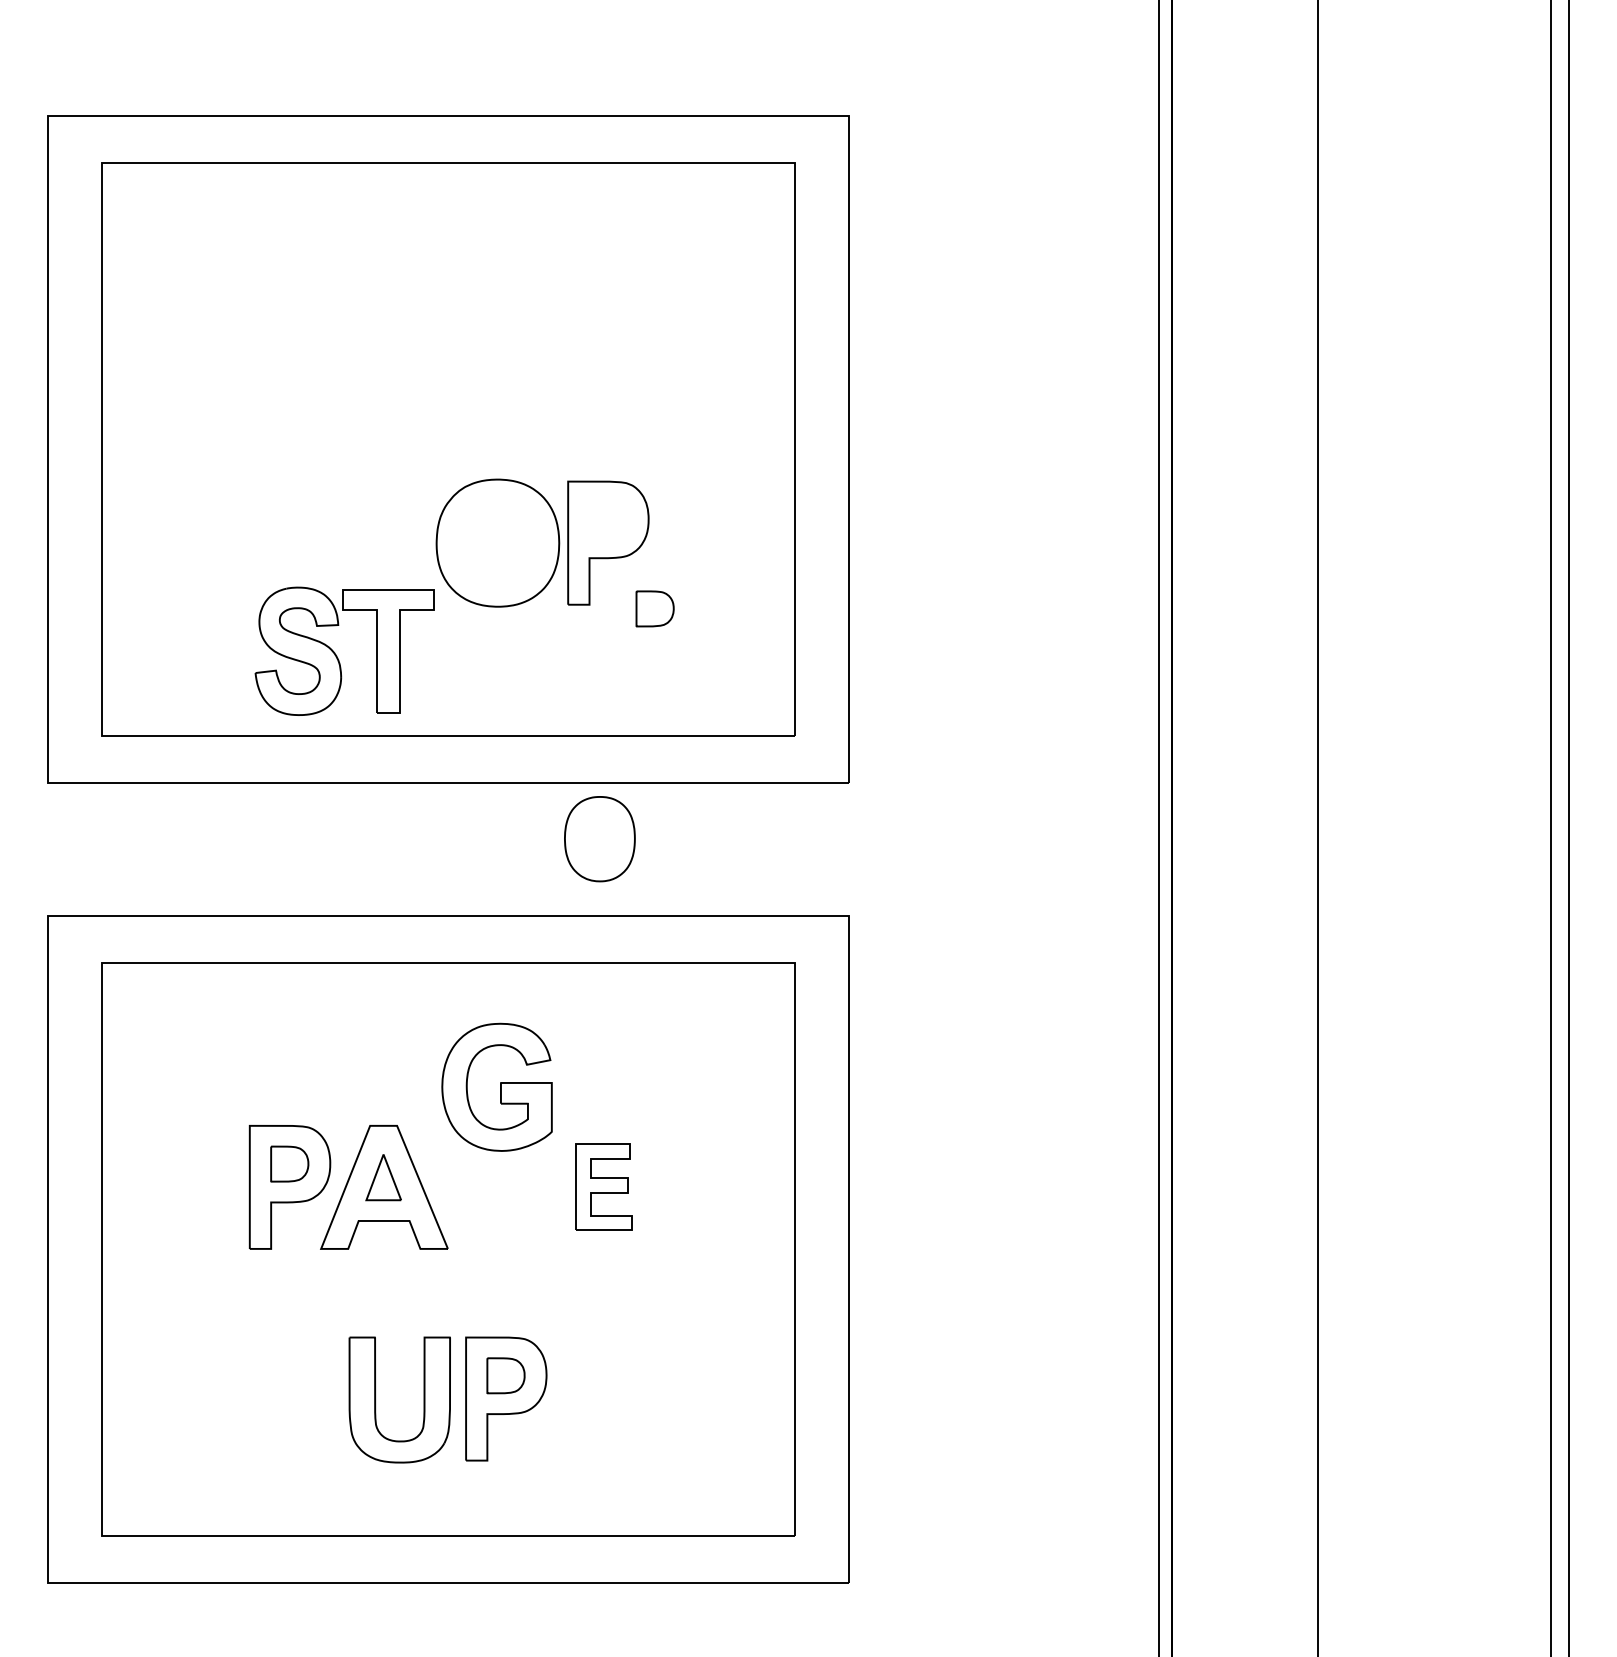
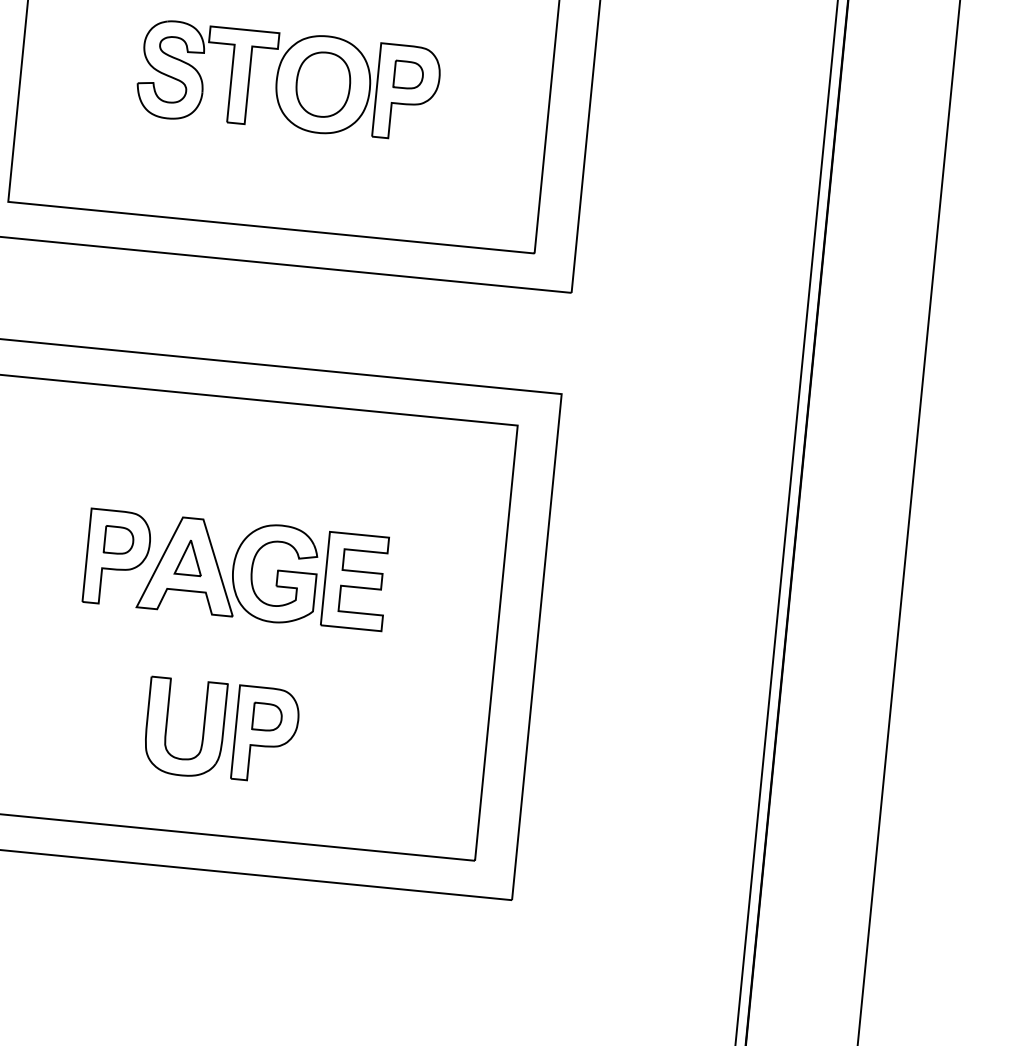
part: (654, 608) -> (408, 74), moved
part: (336, 654) -> (200, 75), moved
part: (599, 839) -> (322, 84), moved
part: (496, 1086) -> (274, 572), moved
part: (603, 1187) -> (355, 581), size x1.43

